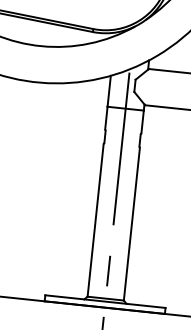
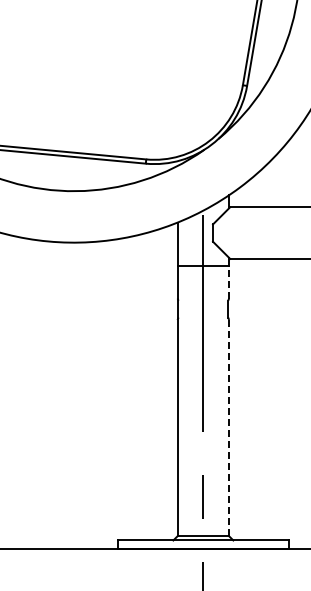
line: (142, 121) -> (229, 282), solid -> dashed
line: (132, 224) -> (229, 427), solid -> dashed

